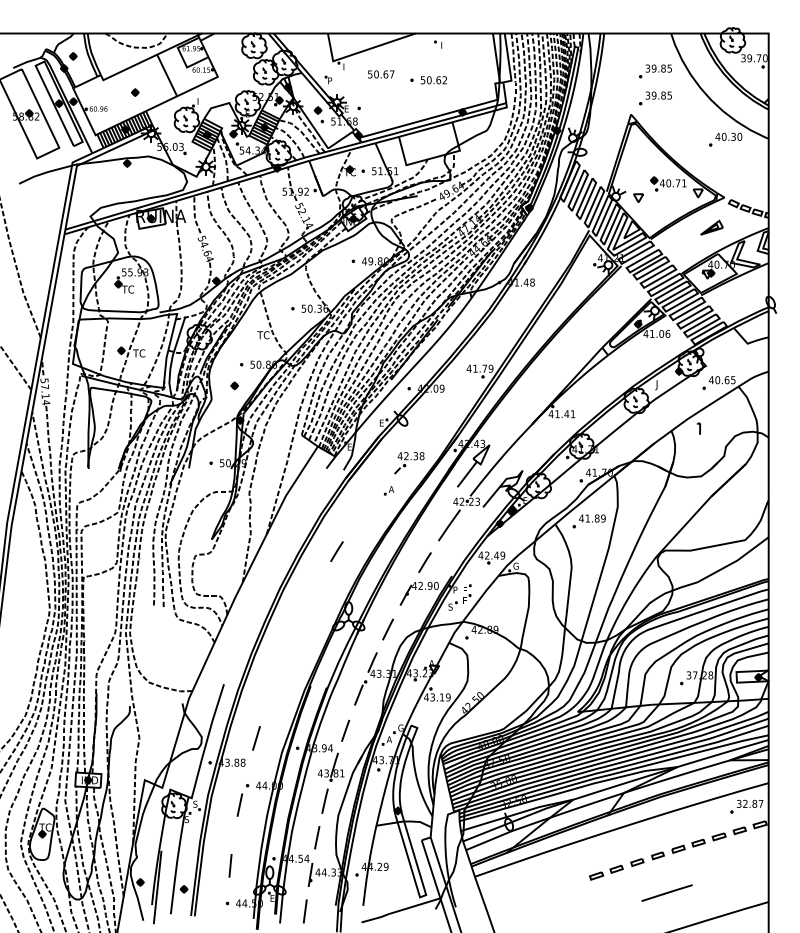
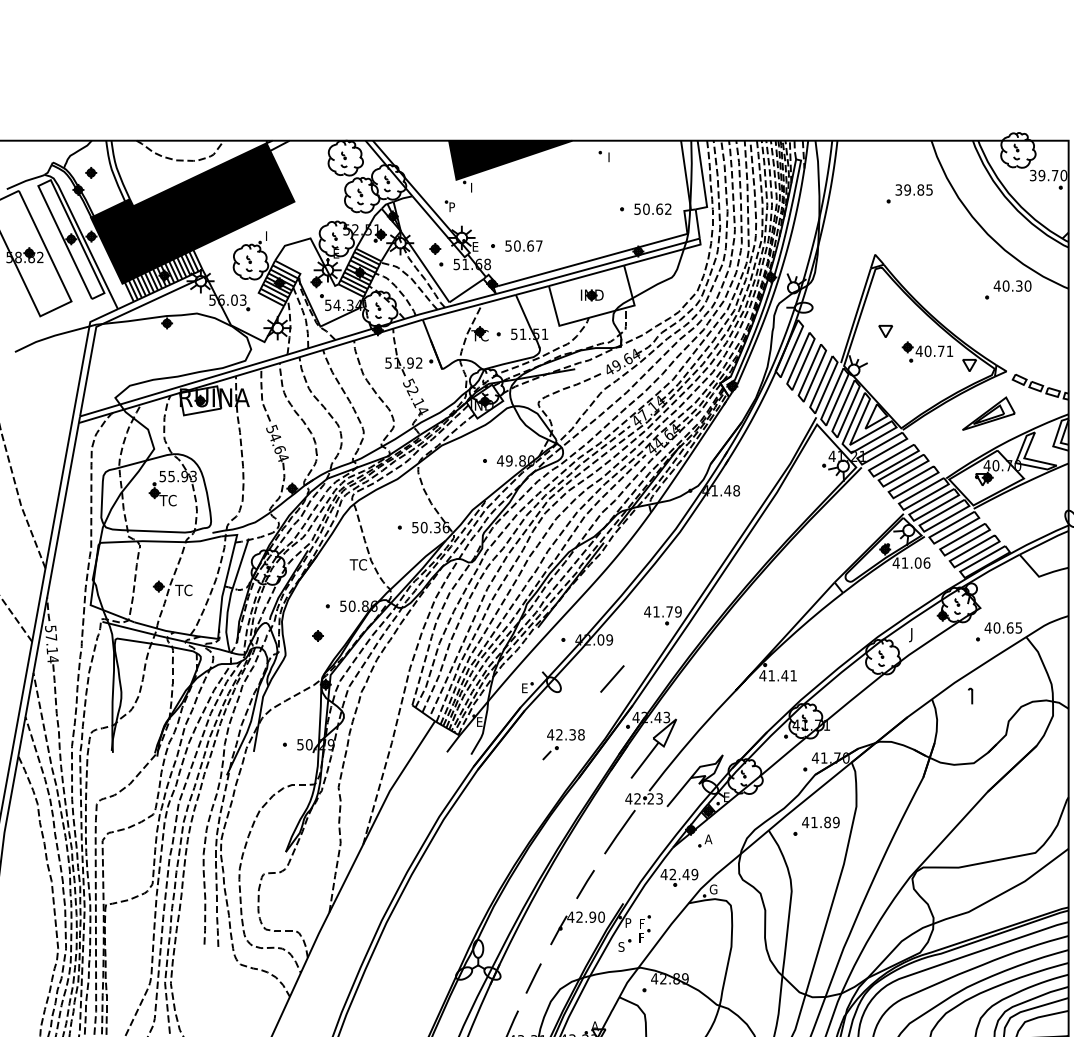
fill: (371, 47) -> (510, 160), added
text: (381, 74) -> (524, 246), moved
part: (428, 80) -> (645, 209), moved
fill: (145, 85) -> (192, 213), added
part: (655, 98) -> (909, 232), removed
part: (429, 143) -> (591, 295), added
part: (638, 197) -> (885, 330), moved
part: (711, 227) -> (988, 413), size x1.67
line: (443, 416) -> (611, 679), added
part: (388, 490) -> (704, 840), moved
line: (336, 551) -> (461, 868), removed

